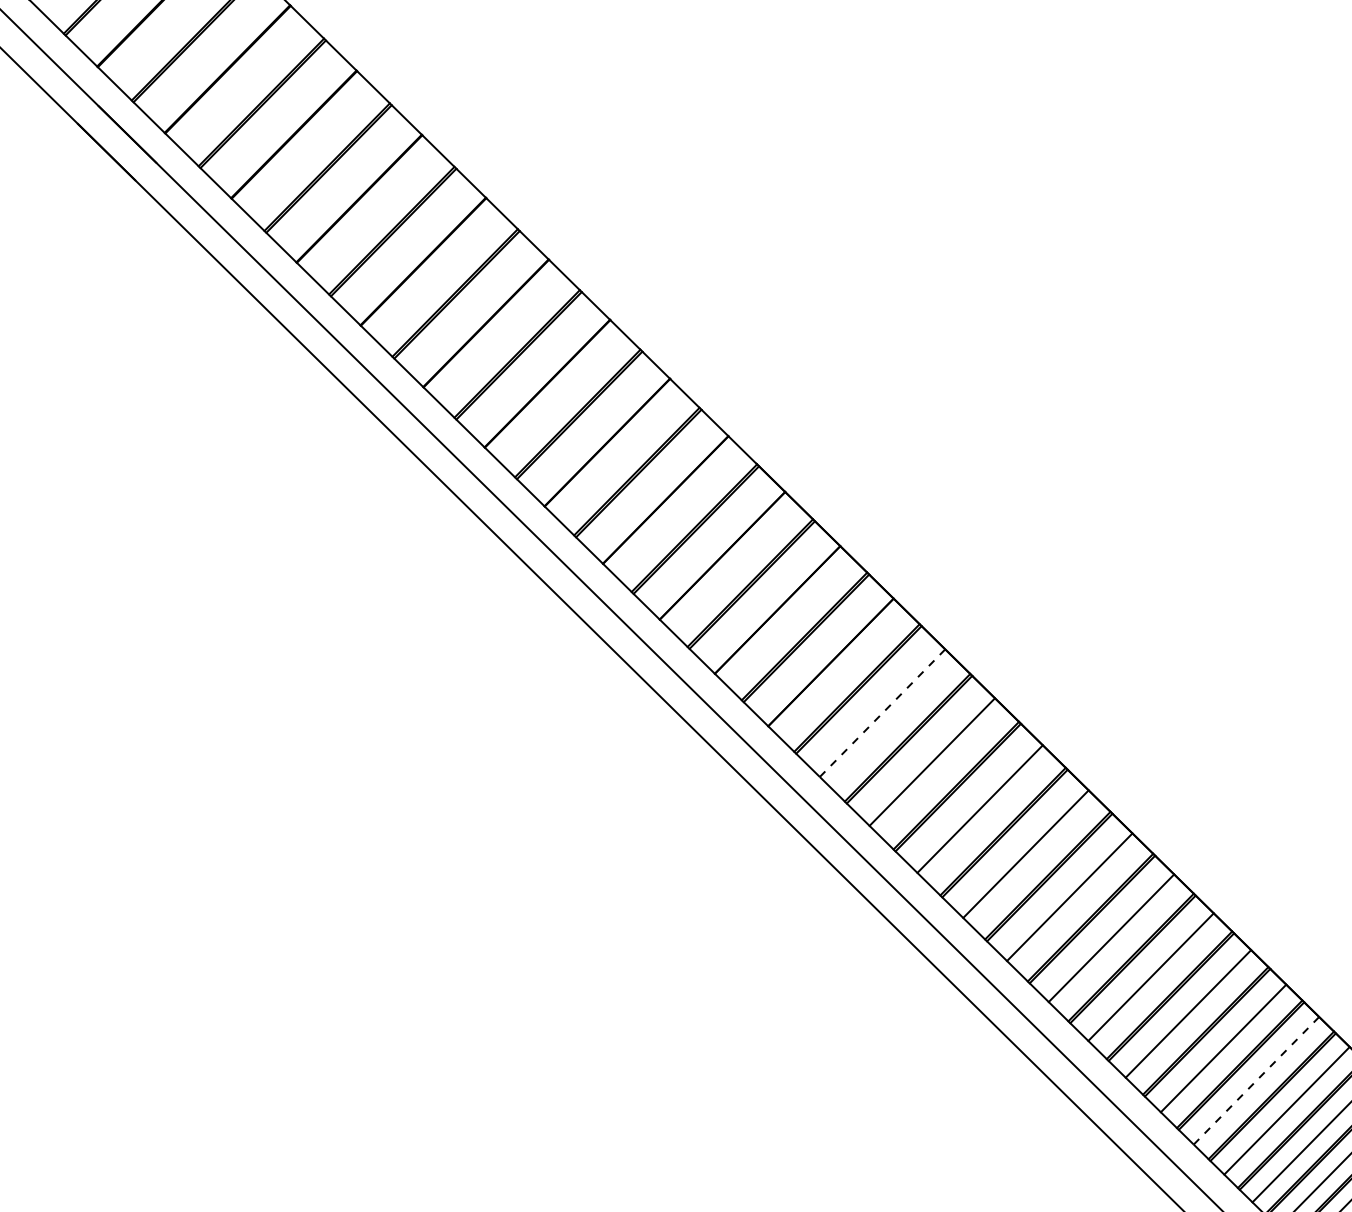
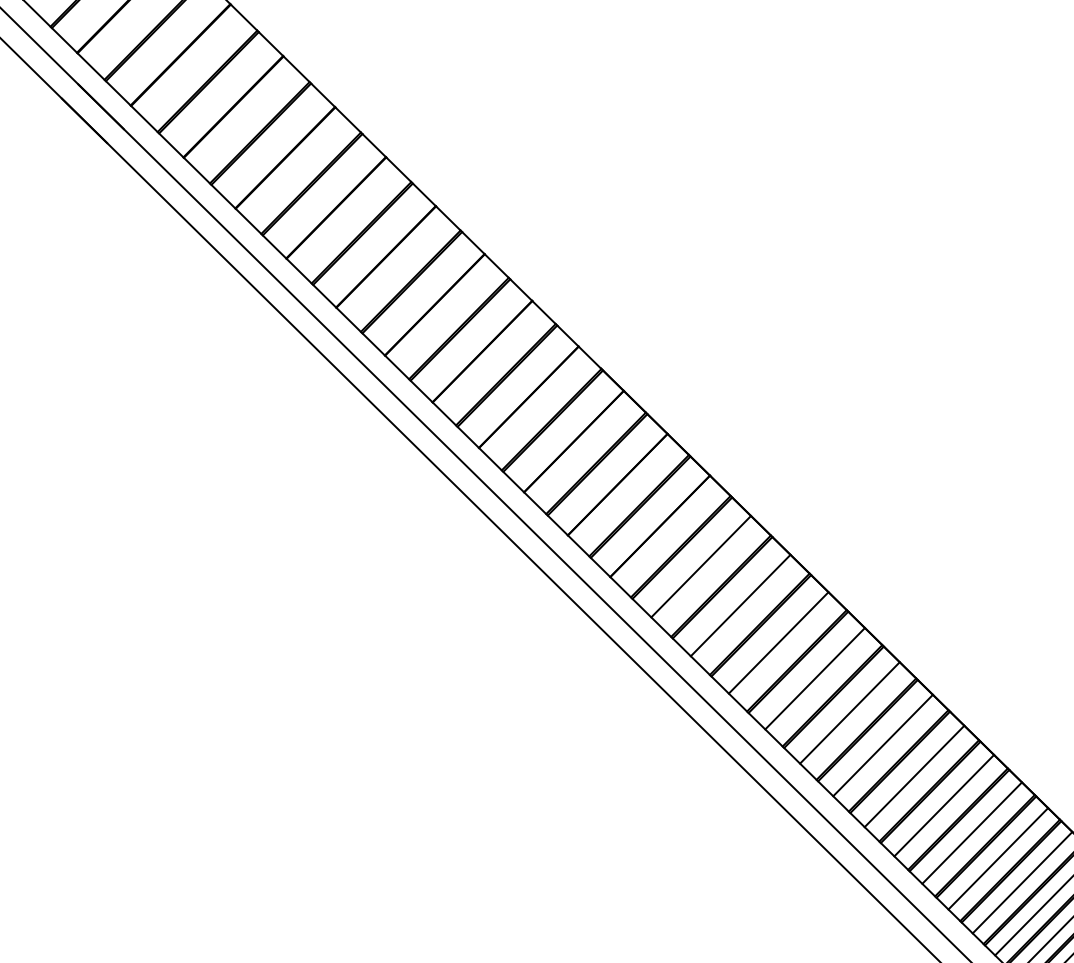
line: (882, 713) -> (701, 566), dashed -> solid
line: (1256, 1081) -> (998, 859), dashed -> solid

